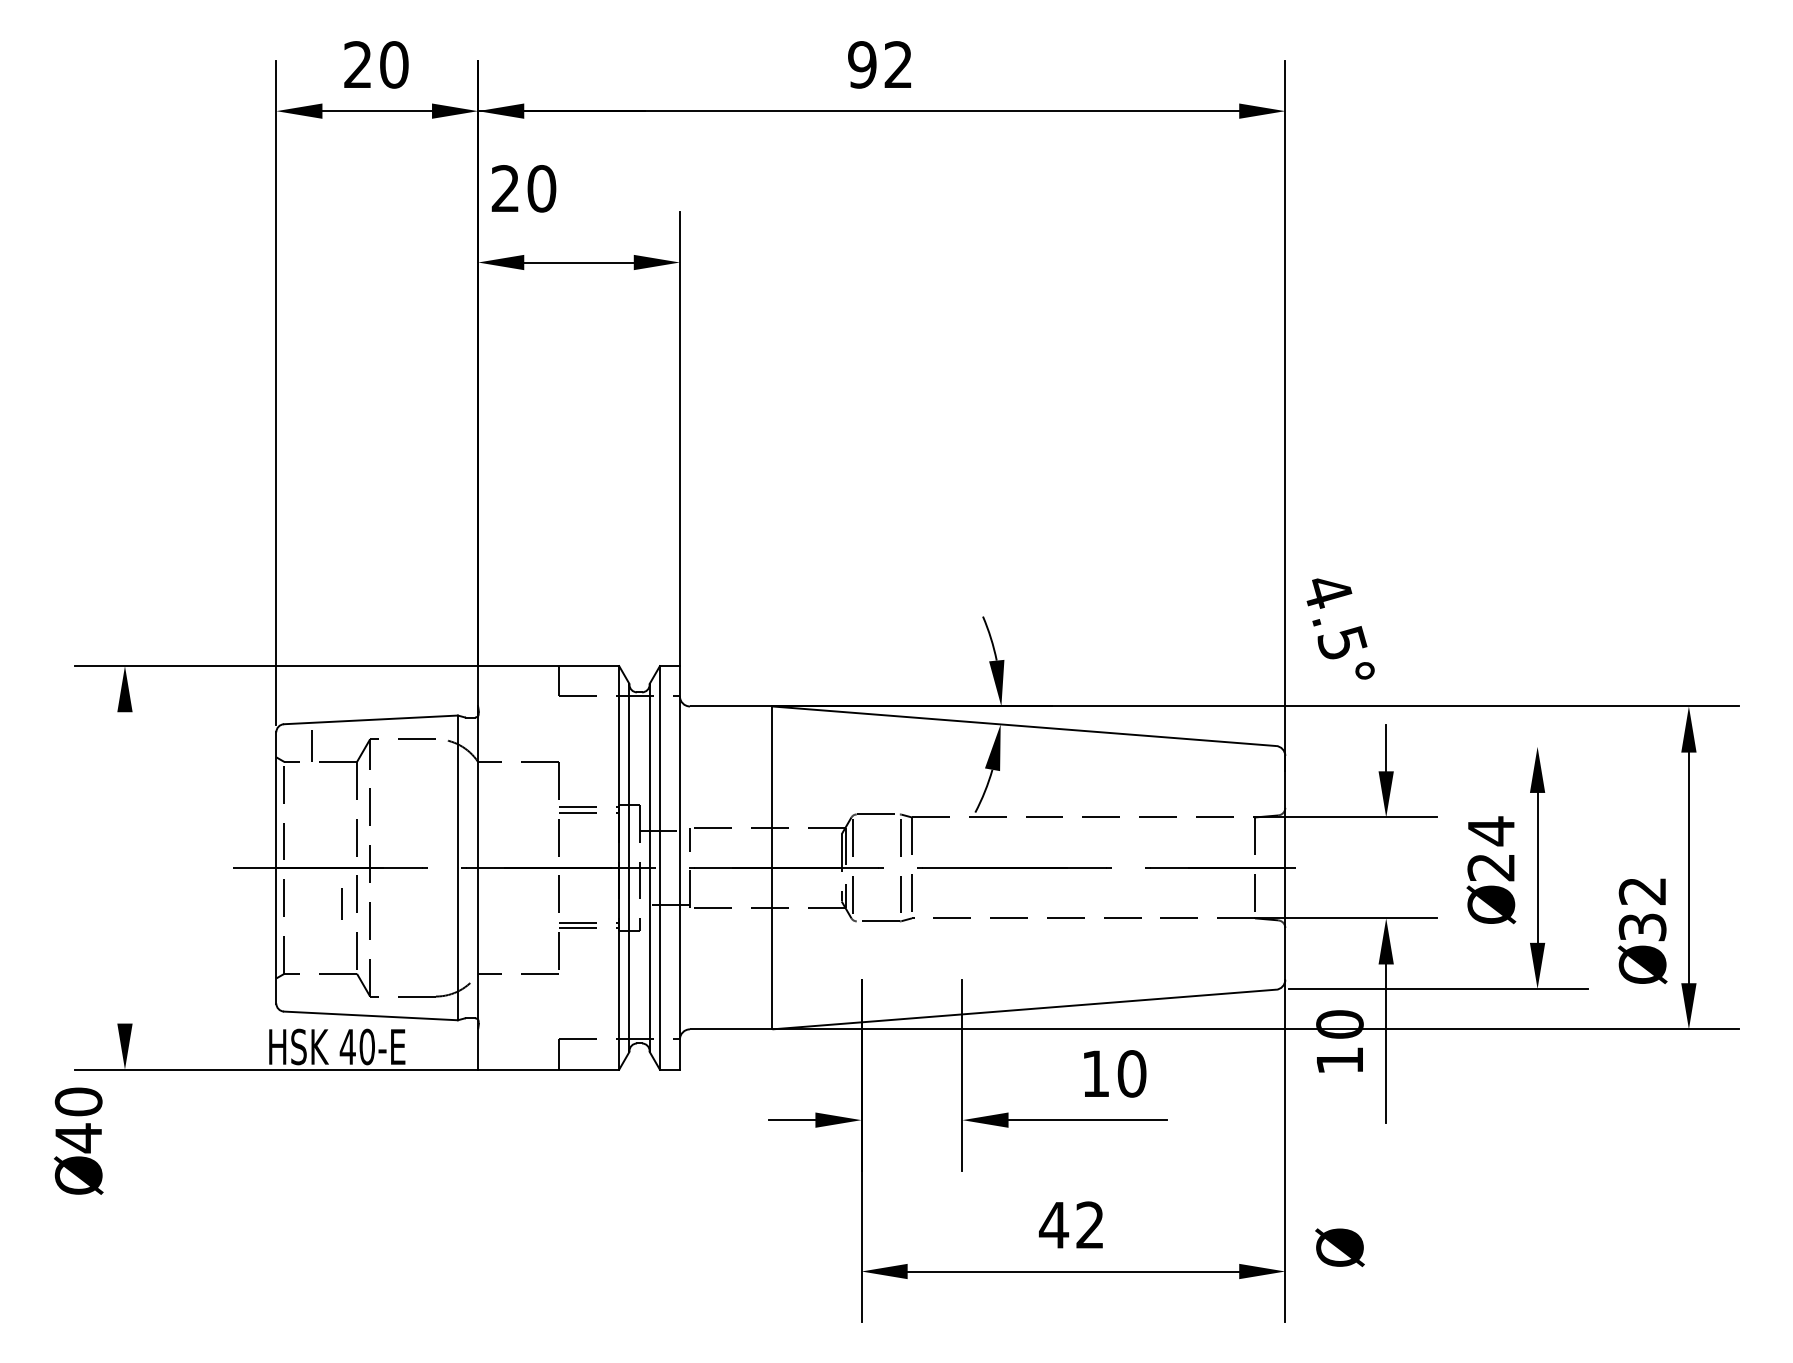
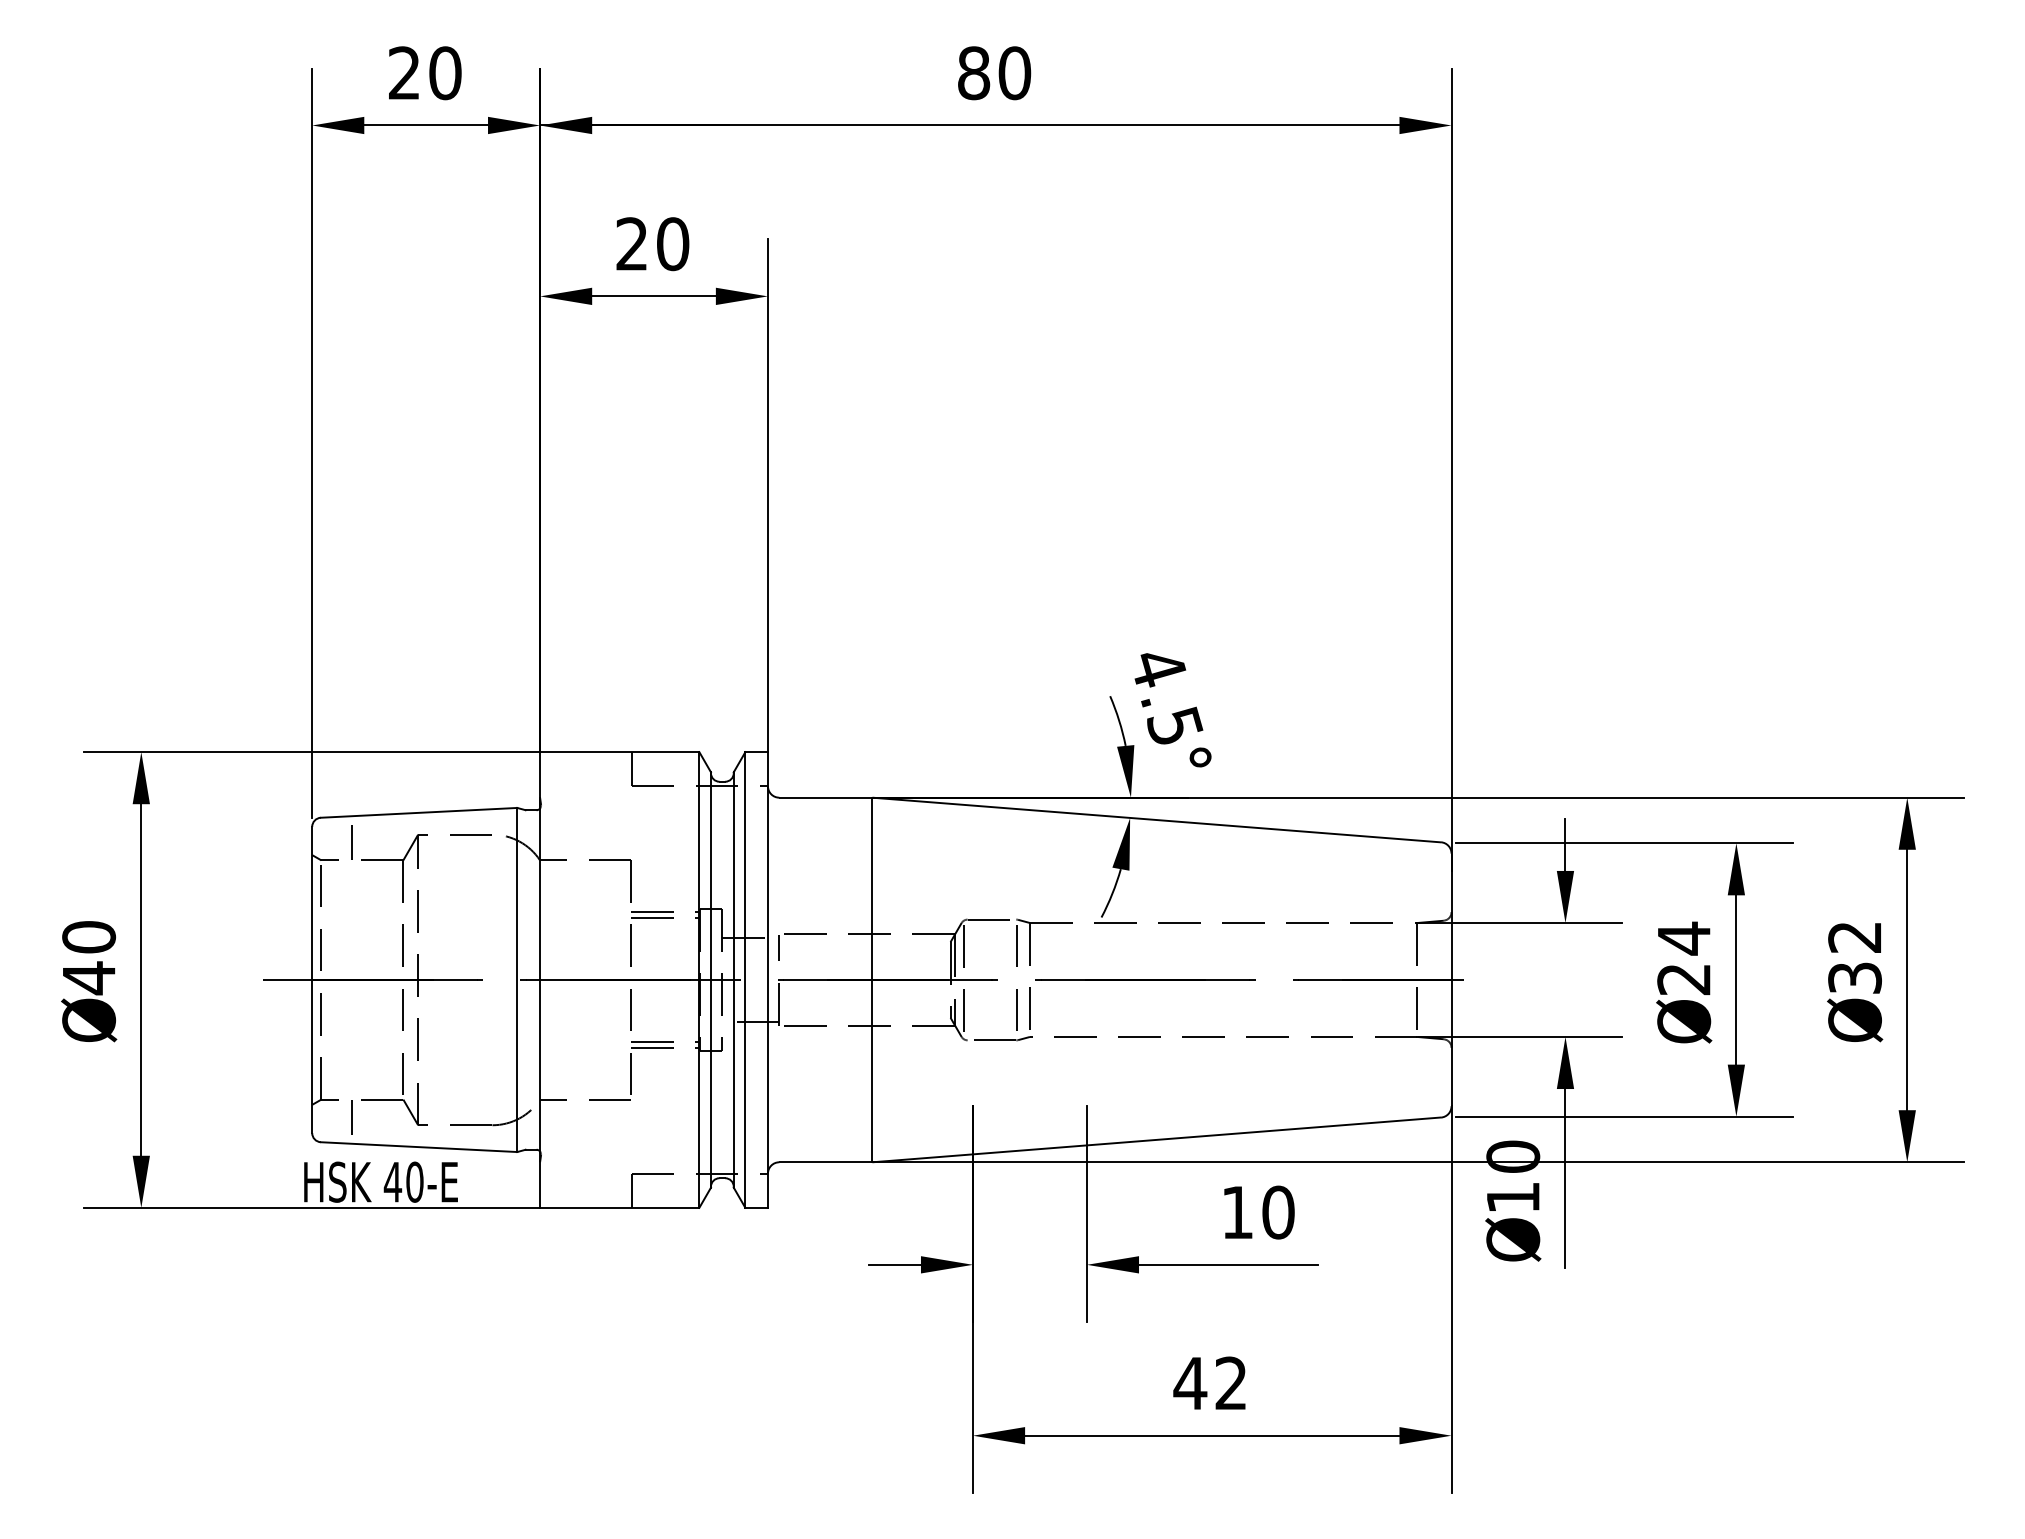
text: (880, 65) -> (994, 73), 92 -> 80
text: (523, 189) -> (652, 244), moved
text: (1340, 629) -> (1172, 710), moved
line: (1438, 747) -> (1624, 843), added
line: (125, 867) -> (141, 979), added
line: (341, 903) -> (351, 1117), moved
text: (1643, 931) -> (1855, 982), moved
text: (79, 1141) -> (89, 981), moved
text: (1340, 1247) -> (1513, 1239), moved

